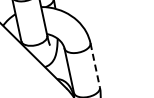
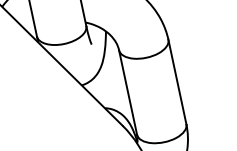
line: (95, 65) -> (177, 82), dashed -> solid

